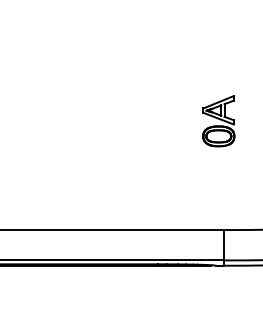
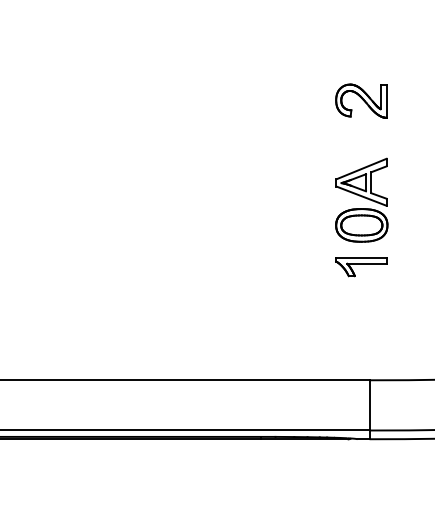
part: (218, 61) -> (361, 101), added
part: (218, 161) -> (361, 266), added

